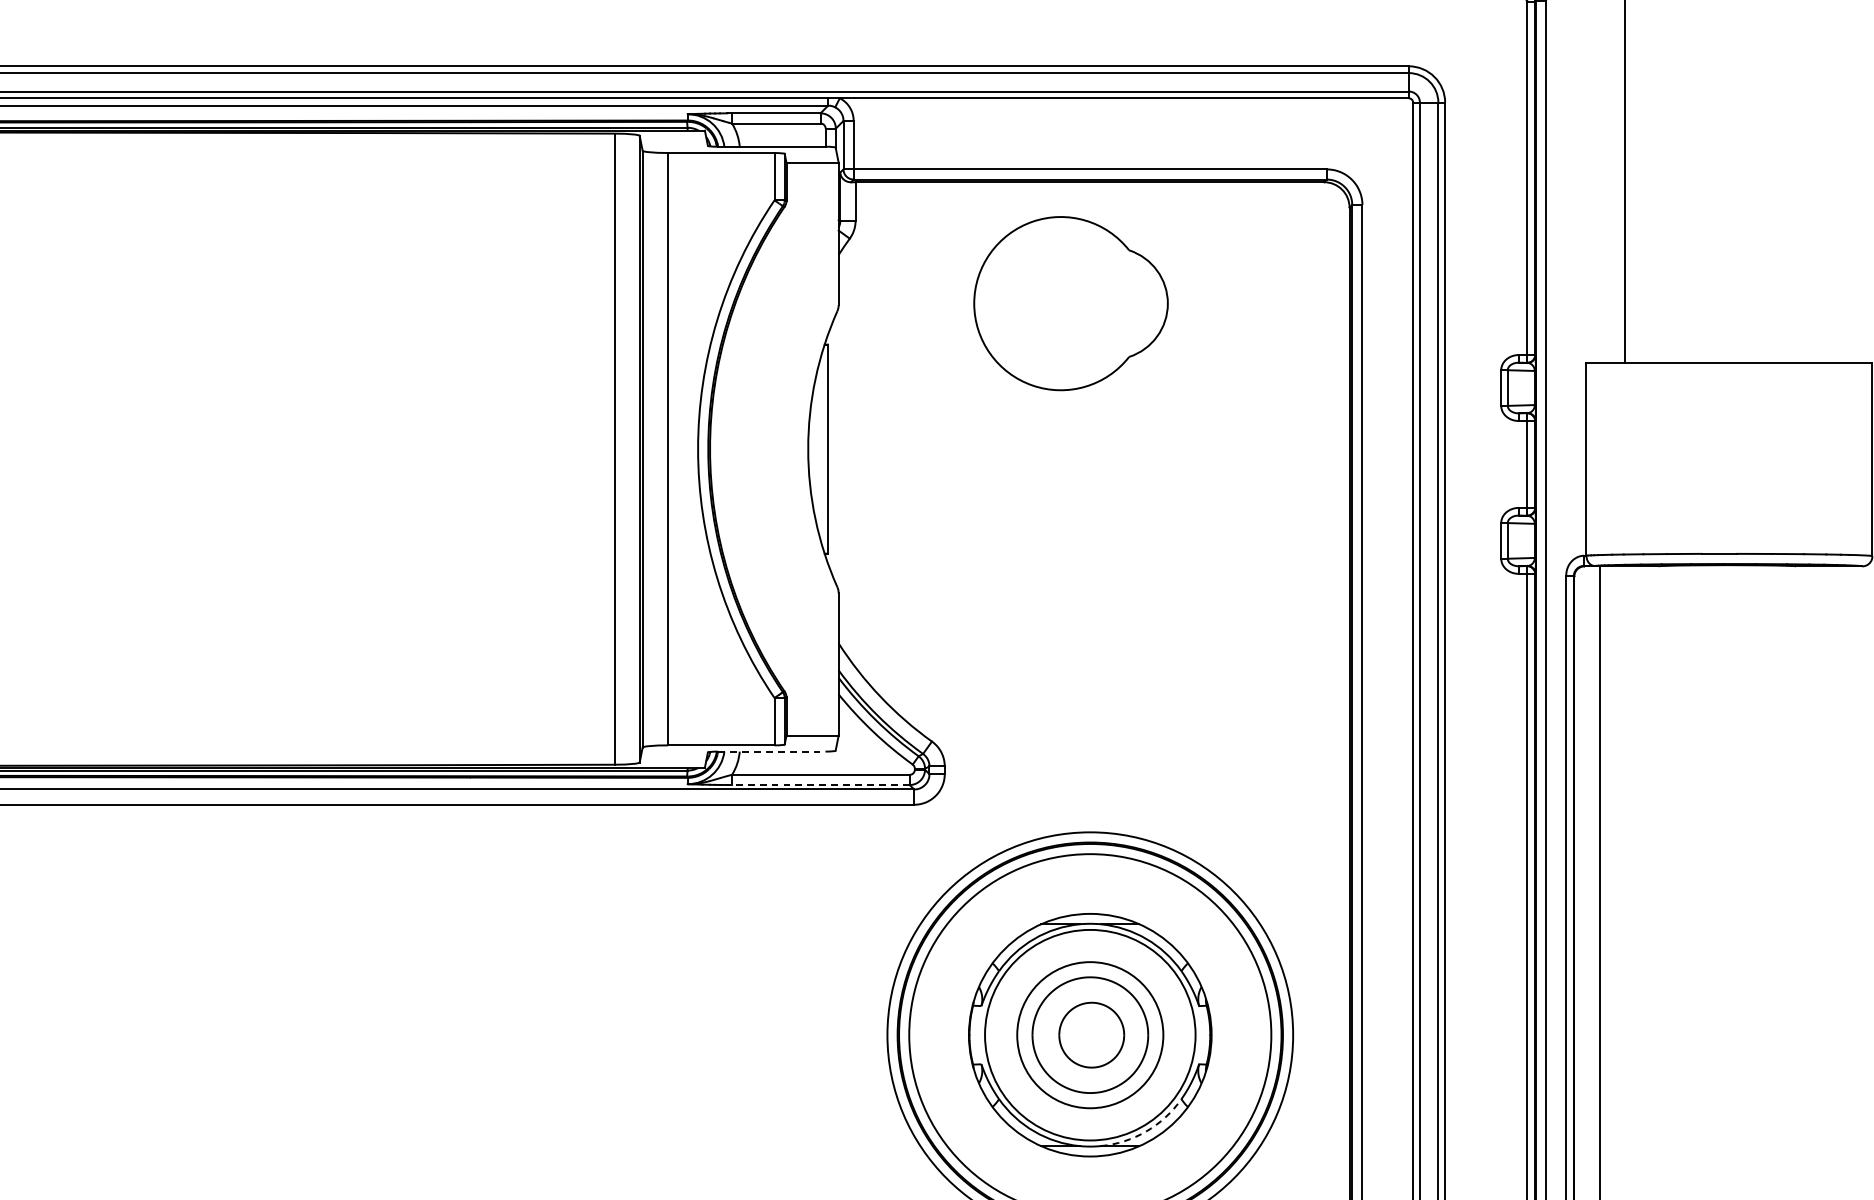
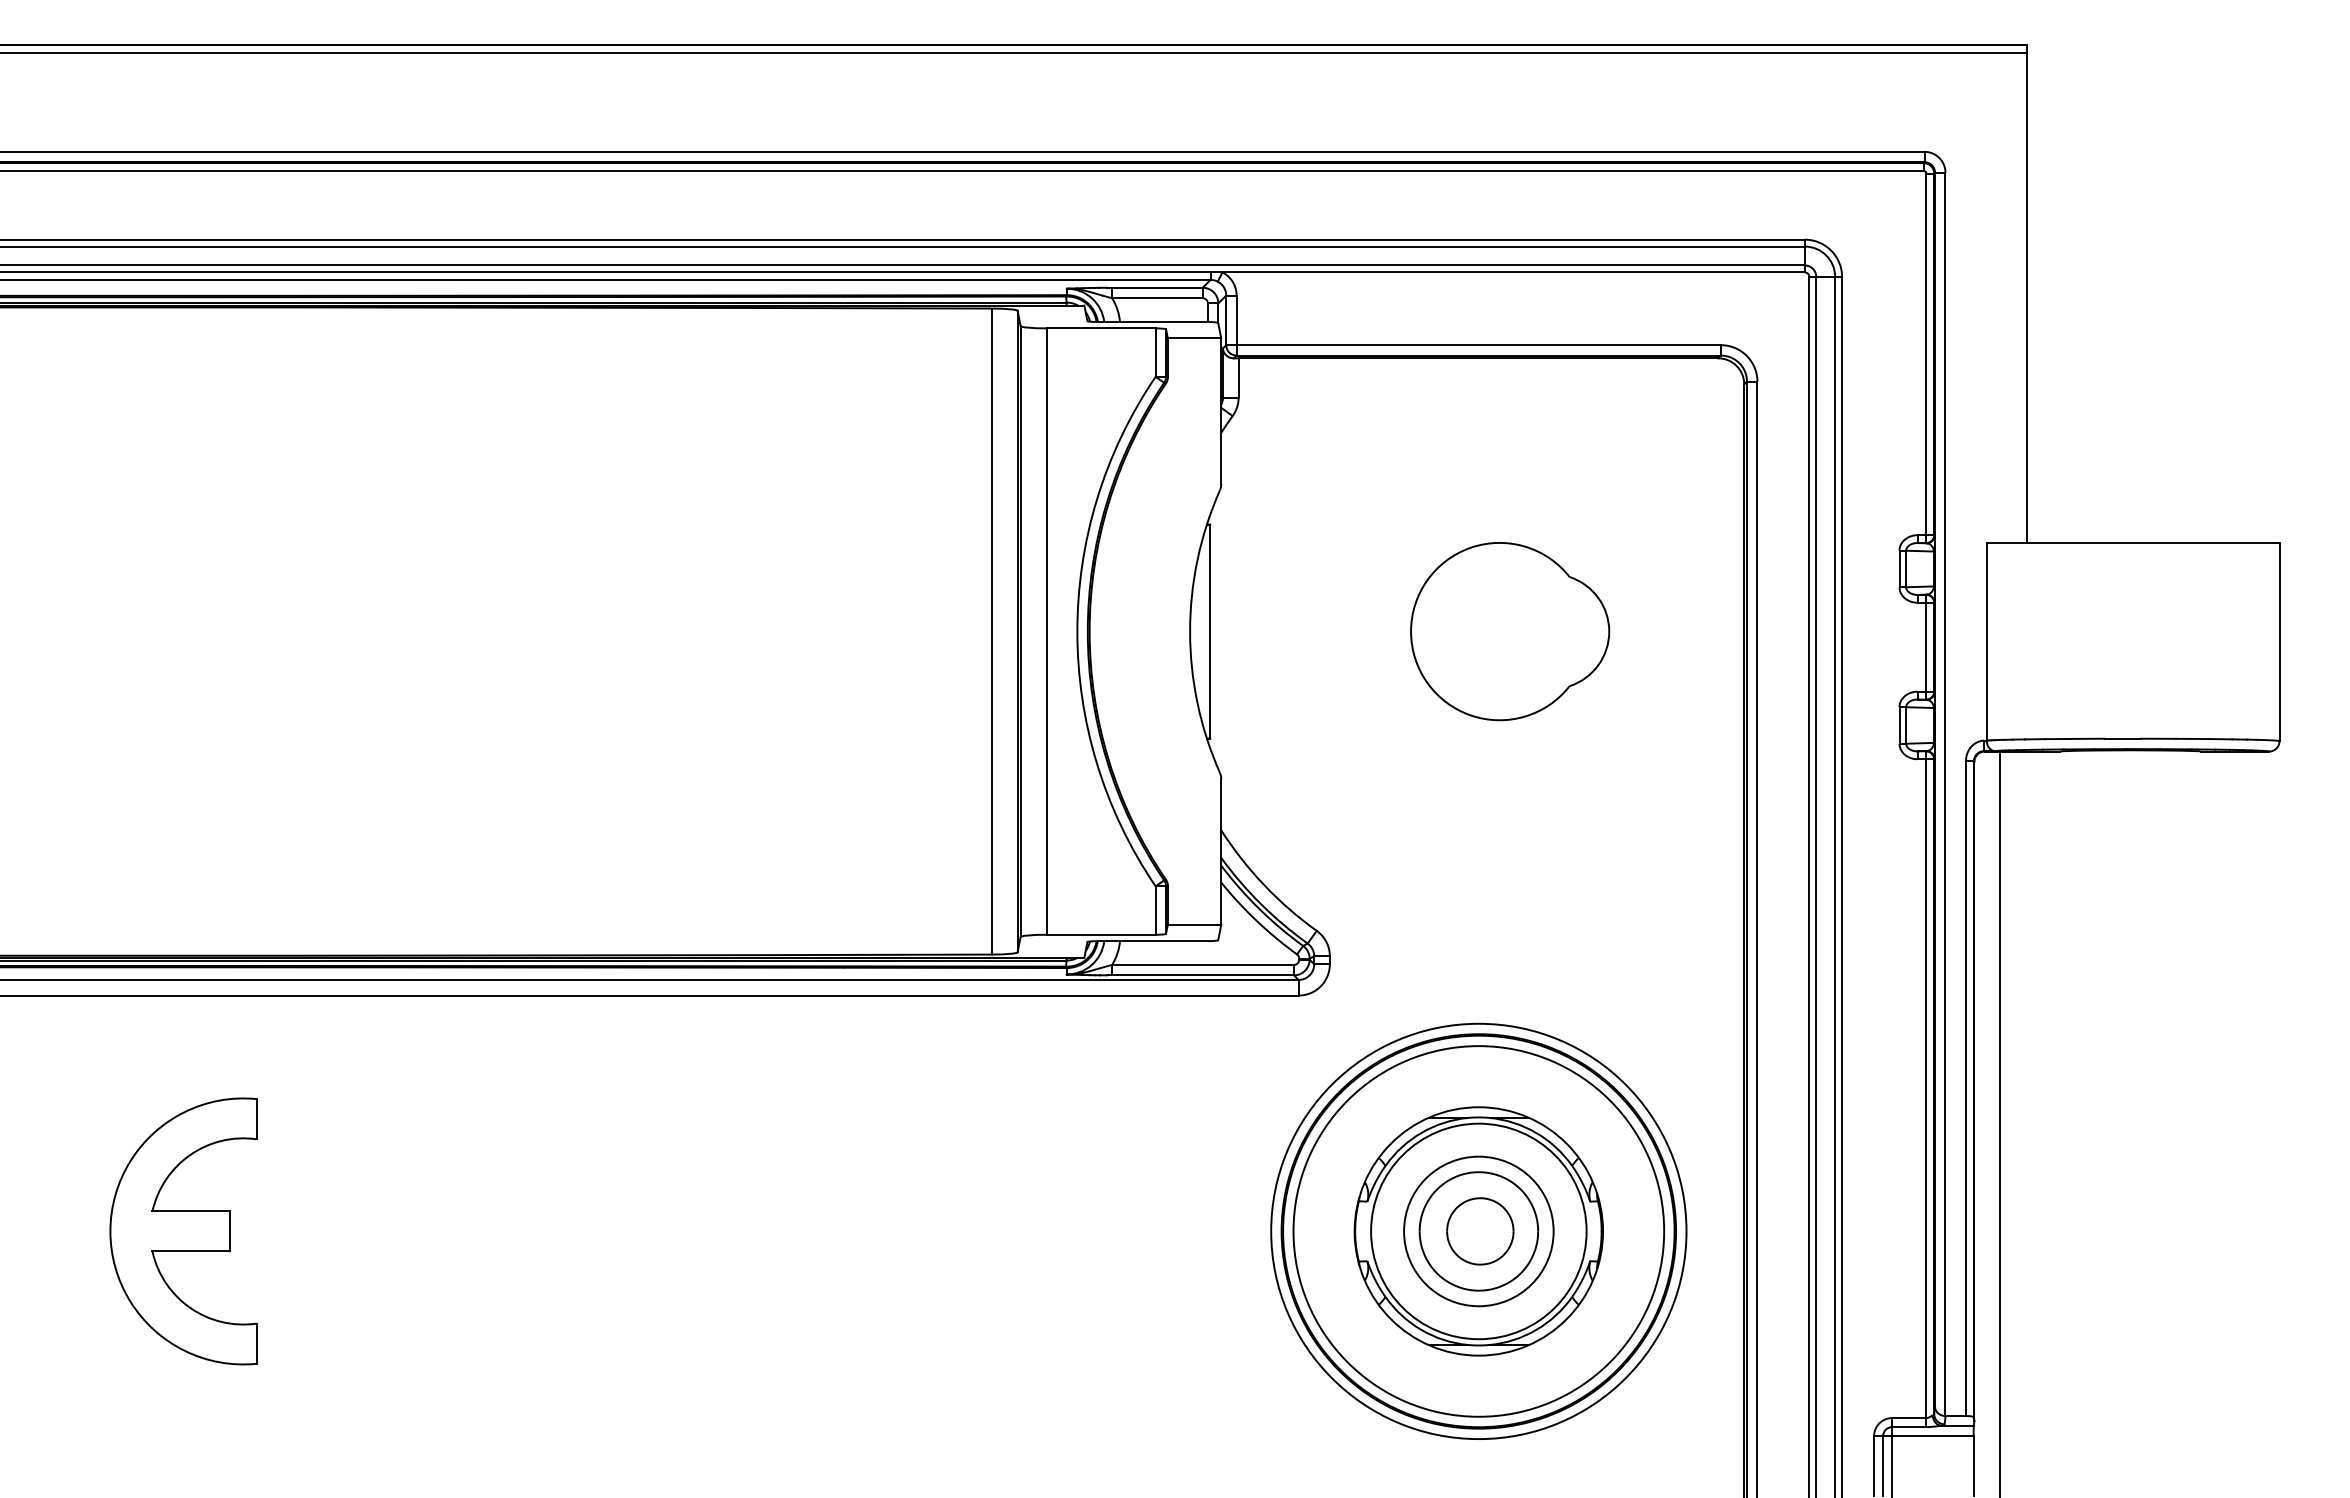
part: (1071, 303) -> (1510, 631), moved
line: (771, 751) -> (1152, 941), dashed -> solid
line: (818, 785) -> (1200, 975), dashed -> solid
arc: (1146, 1131) -> (1536, 1330), dashed -> solid

